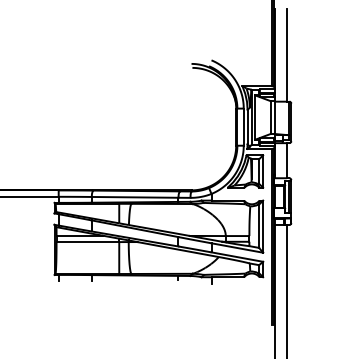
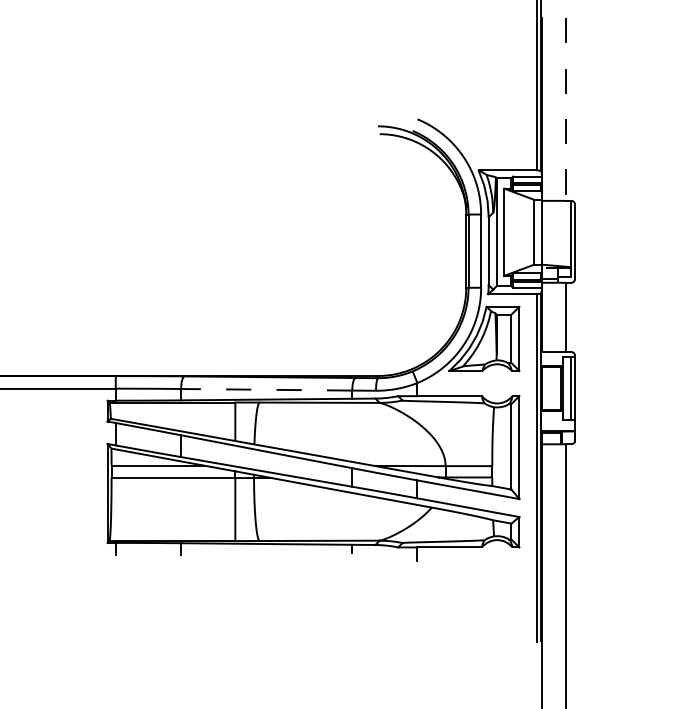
line: (286, 55) -> (565, 109), solid -> dashed
line: (134, 197) -> (265, 390), solid -> dashed

